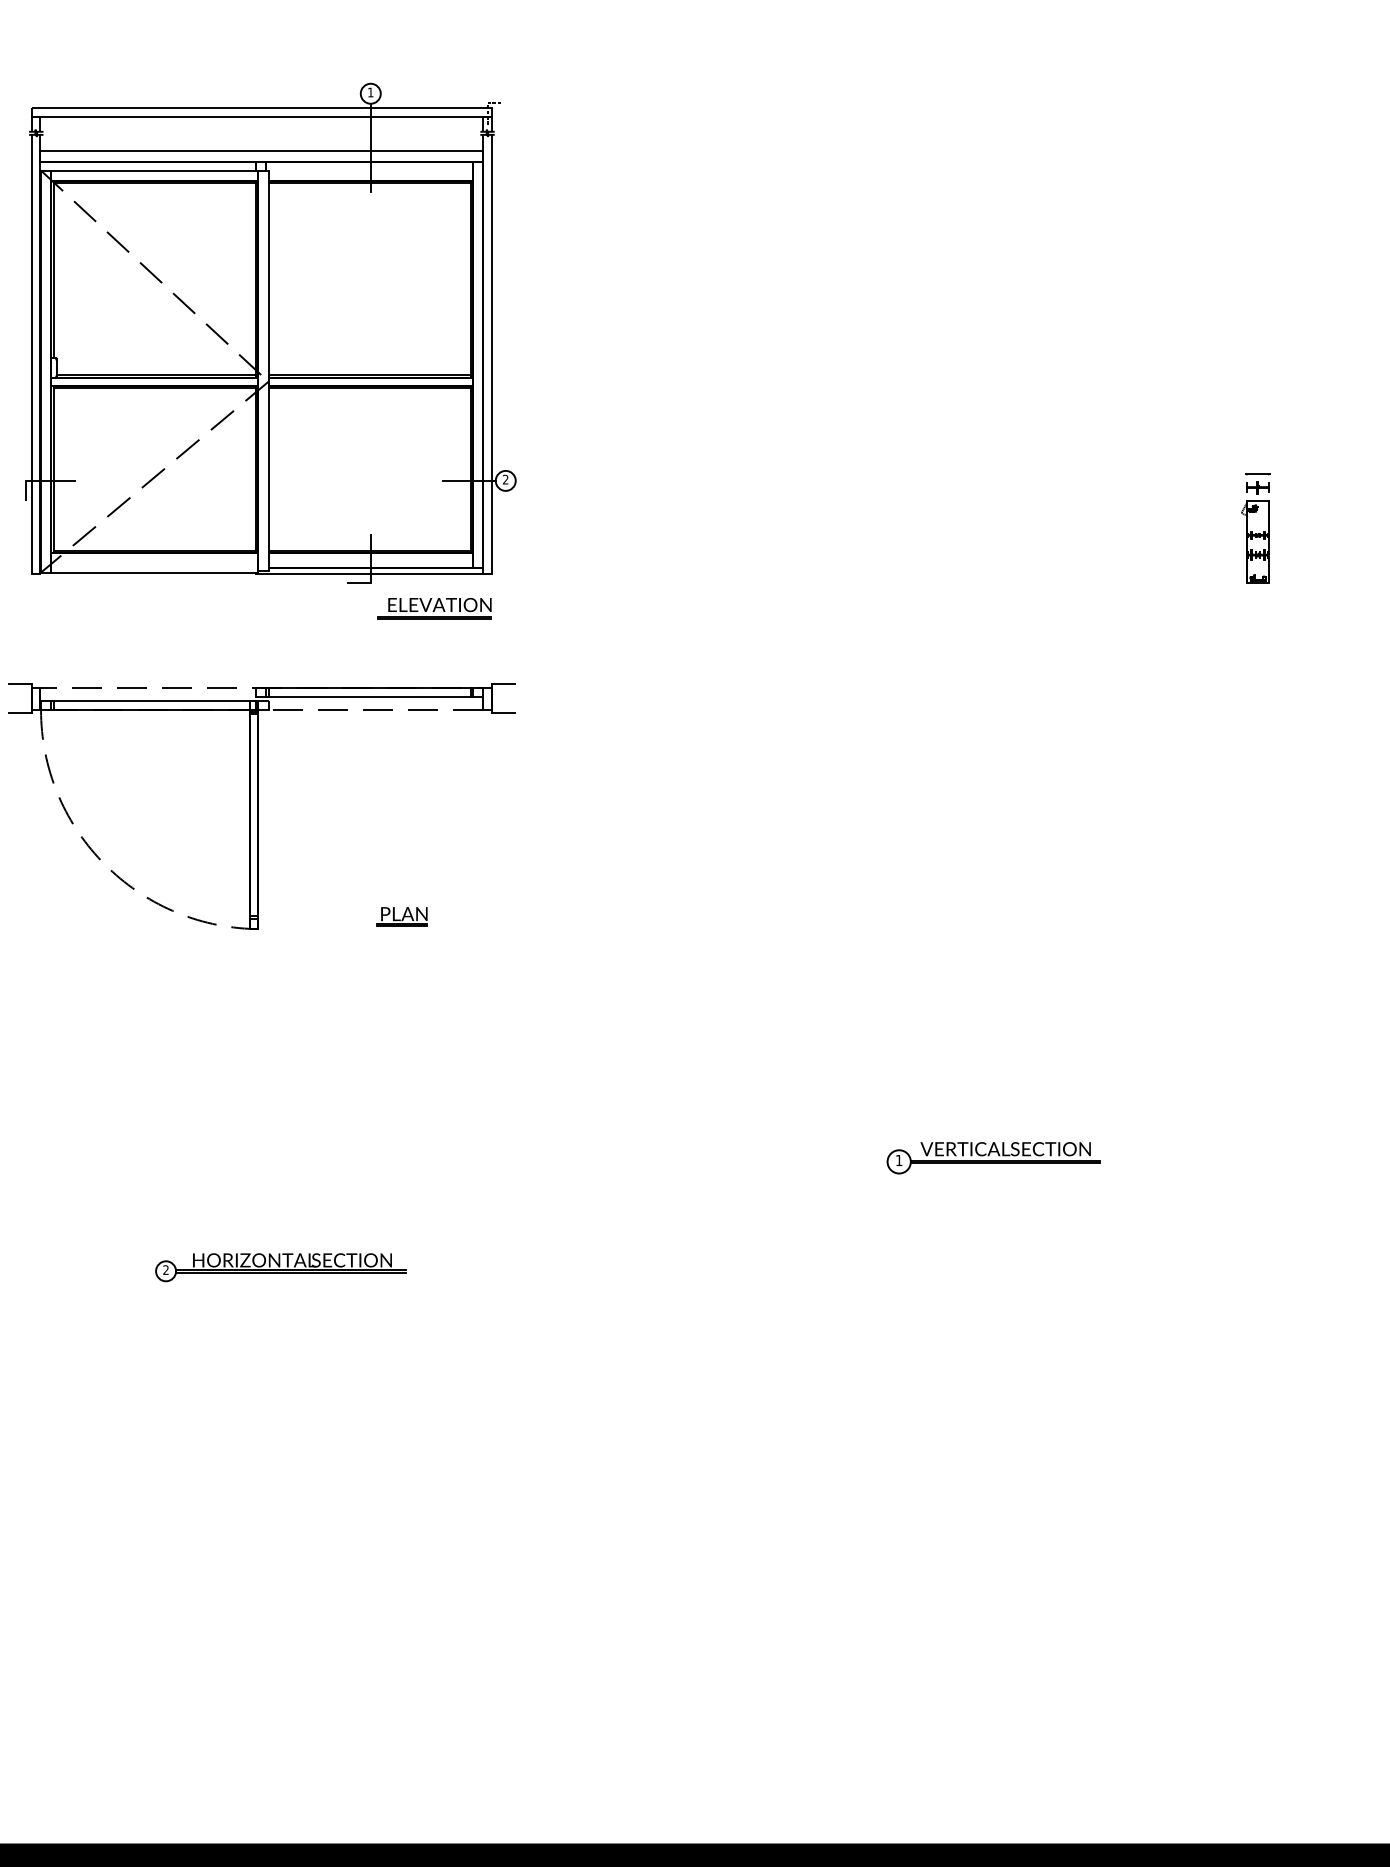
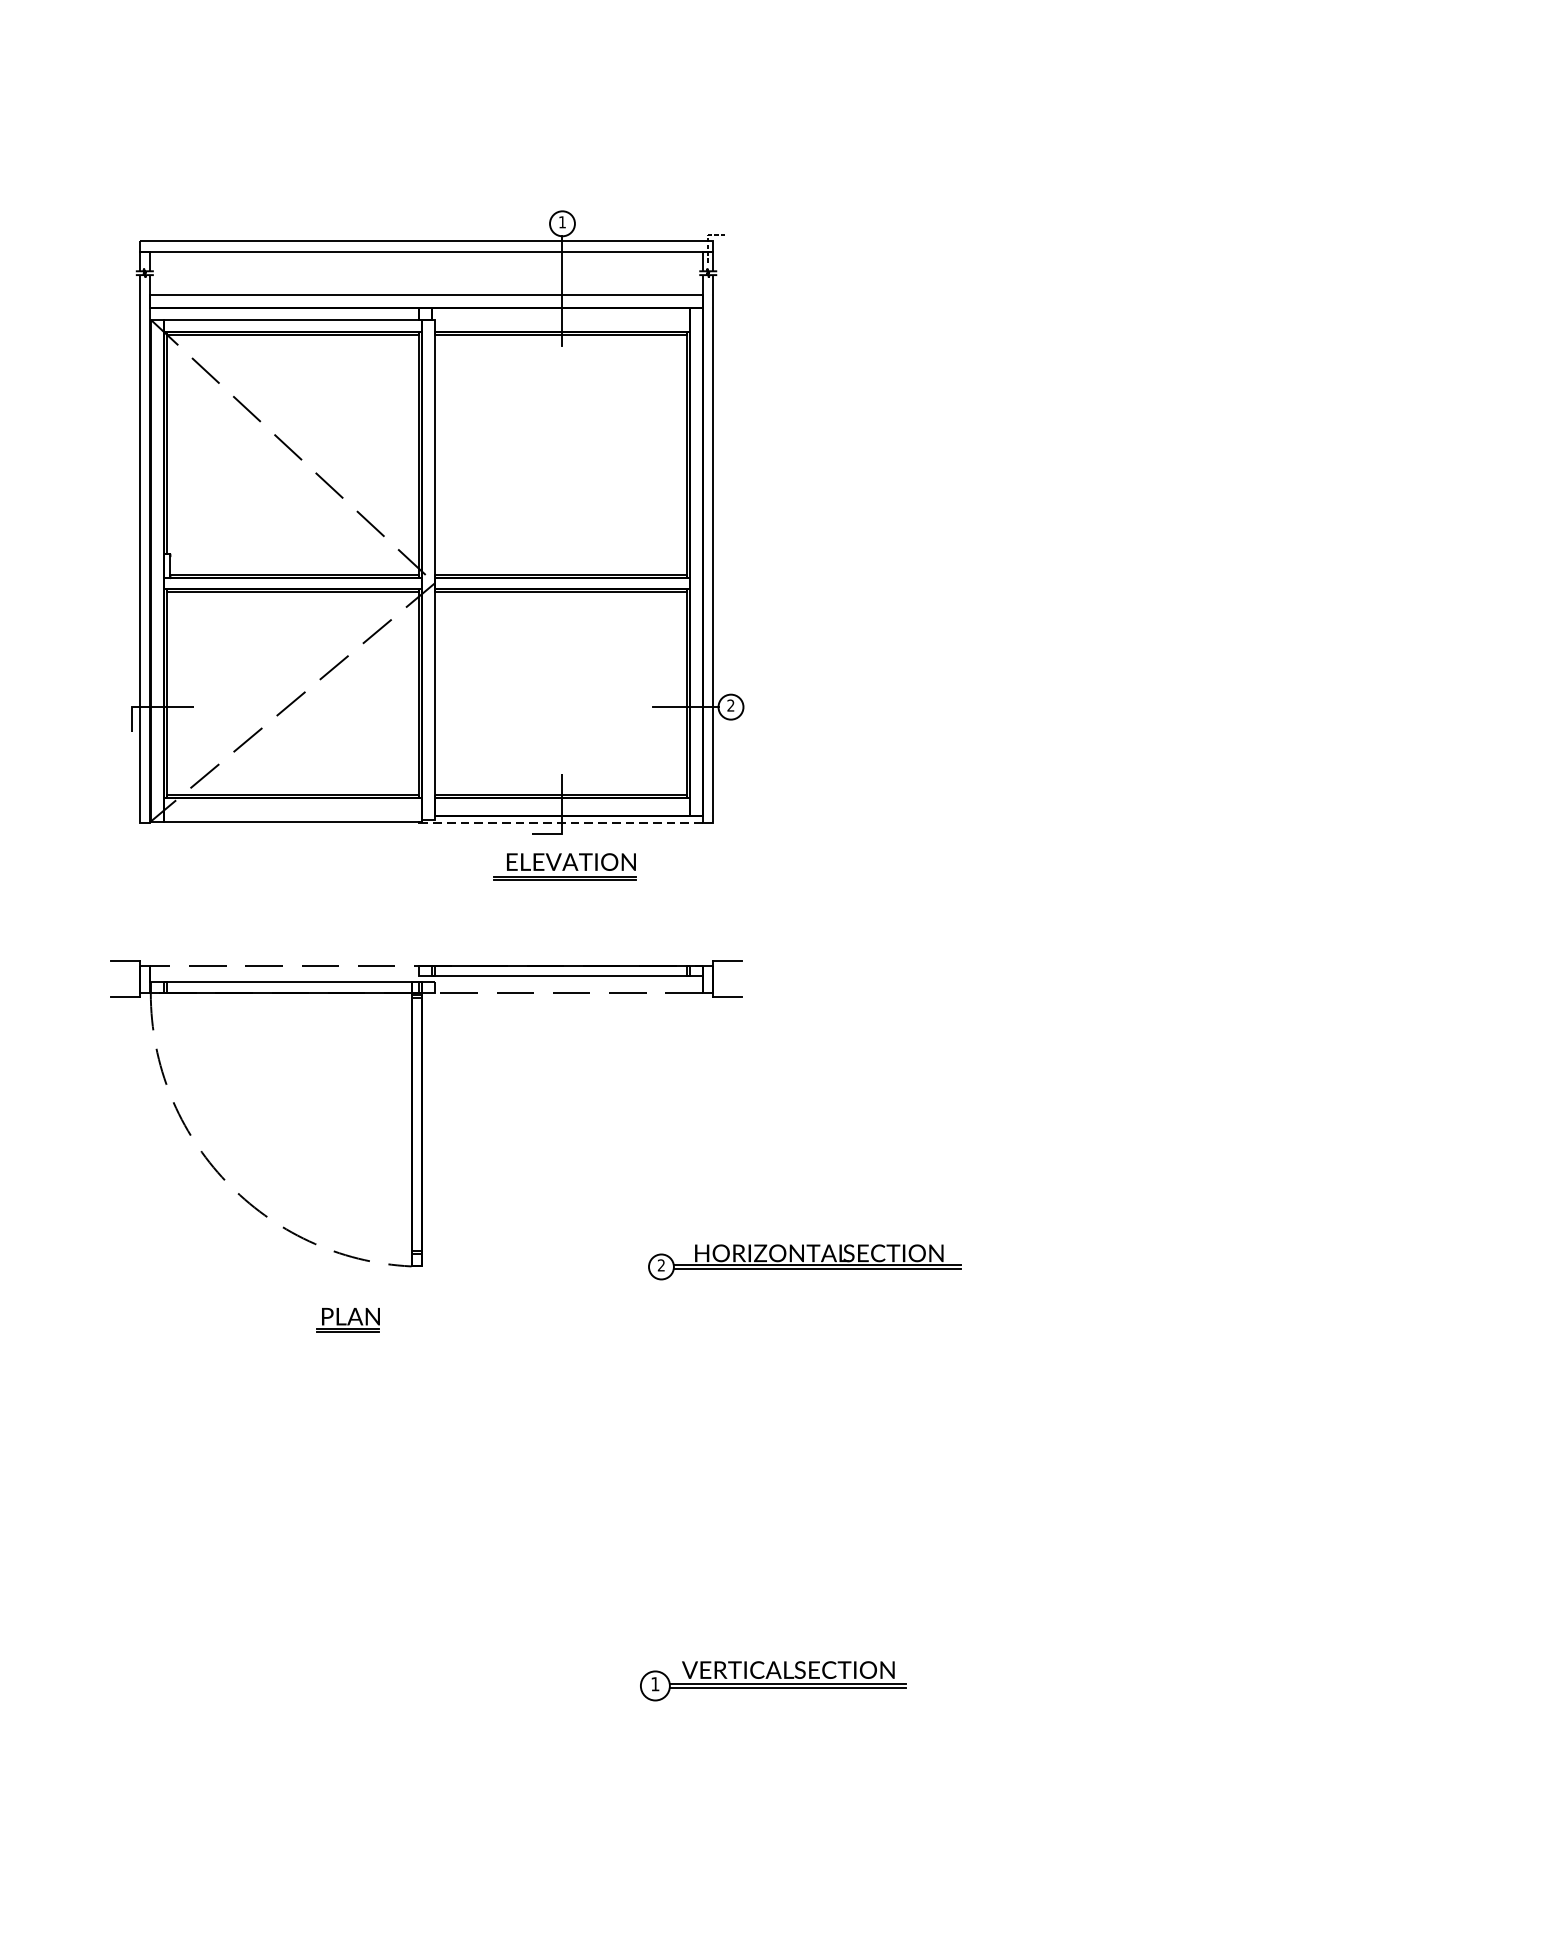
line: (369, 574) -> (560, 823), solid -> dashed
part: (434, 608) -> (564, 866), moved
part: (401, 916) -> (347, 1319), moved
part: (993, 1158) -> (773, 1681), moved
part: (280, 1267) -> (804, 1262), moved

